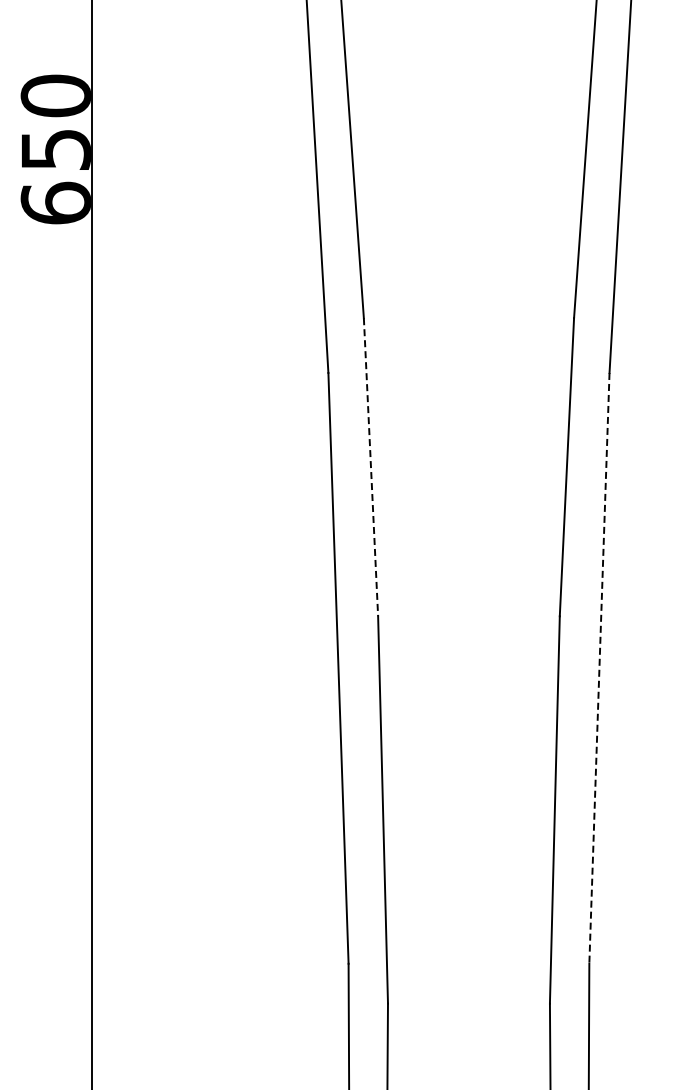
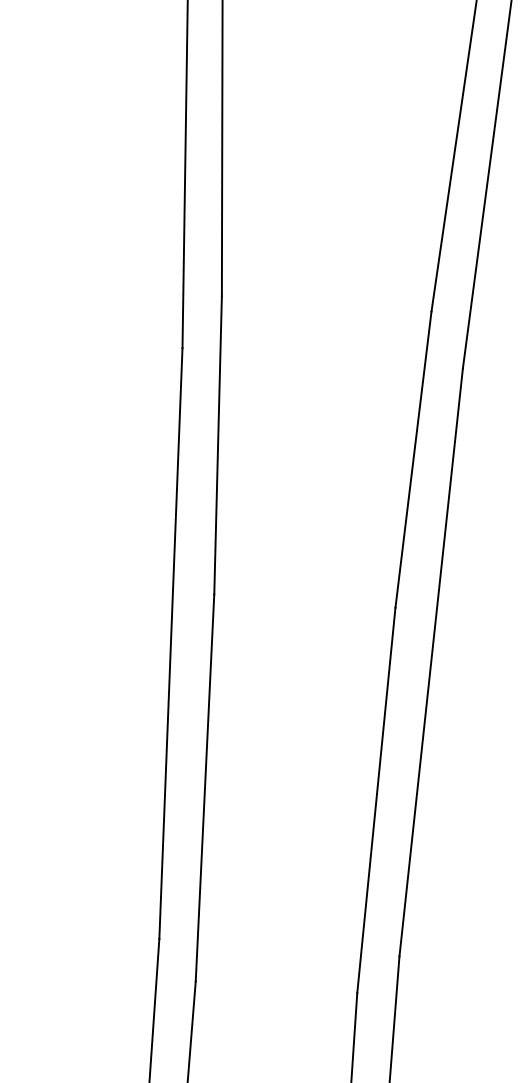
line: (371, 467) -> (218, 445), dashed -> solid
line: (599, 668) -> (431, 662), dashed -> solid

